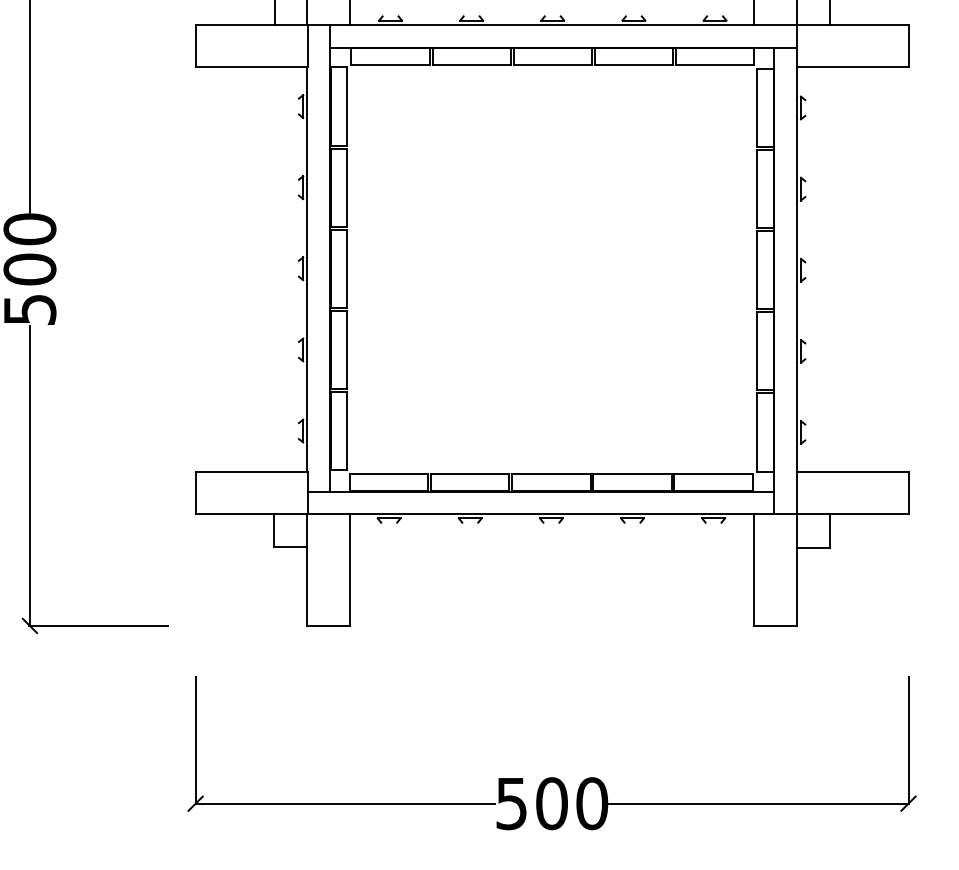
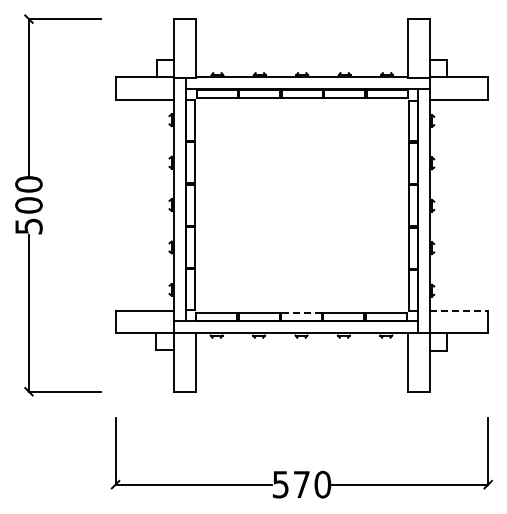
line: (853, 472) -> (459, 311), solid -> dashed
line: (551, 474) -> (301, 312), solid -> dashed
text: (551, 803) -> (301, 484), 500 -> 570

